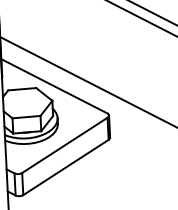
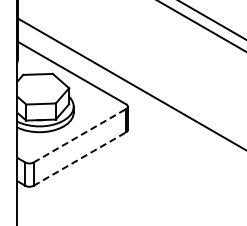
line: (64, 145) -> (79, 135), solid -> dashed
line: (65, 167) -> (79, 159), solid -> dashed

